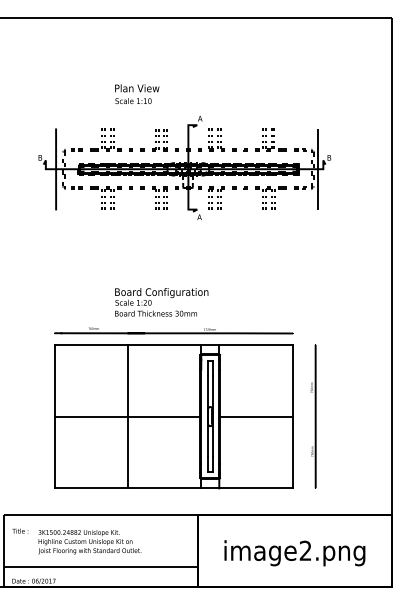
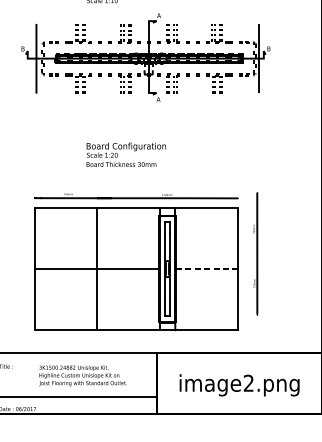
text: (161, 302) -> (126, 155), moved
line: (256, 416) -> (206, 269), solid -> dashed
part: (313, 416) -> (255, 253), moved
text: (89, 542) -> (82, 376), moved

